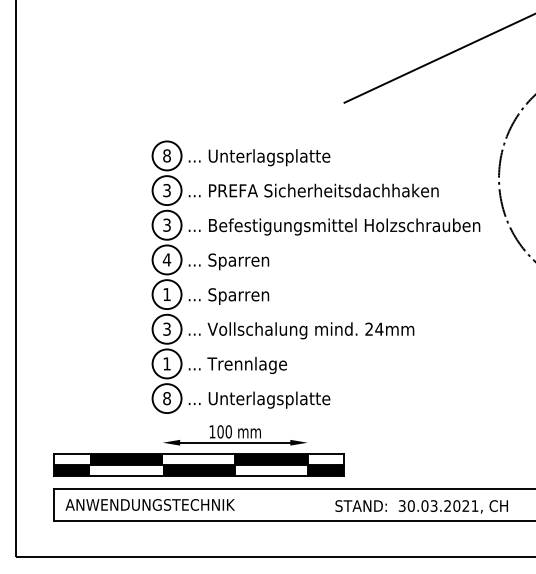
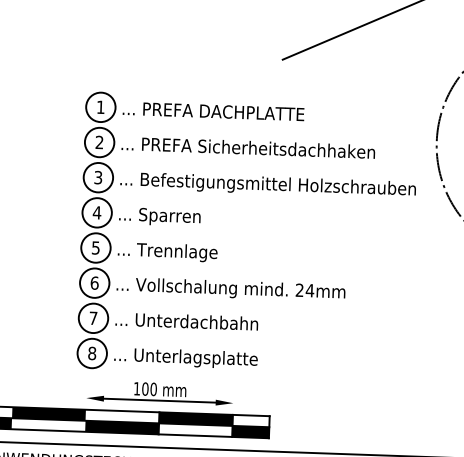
text: (166, 155) -> (100, 106), 8 -> 1
text: (287, 157) -> (222, 113), ... Unterlagsplatte -> ... PREFA DACHPLATTE
text: (166, 190) -> (99, 142), 3 -> 2
text: (166, 294) -> (95, 247), 1 -> 5
text: (246, 295) -> (176, 251), ... Sparren -> ... Trennlage
text: (167, 328) -> (95, 282), 3 -> 6
text: (166, 363) -> (92, 317), 1 -> 7
text: (268, 365) -> (196, 323), ... Trennlage -> ... Unterdachbahn

